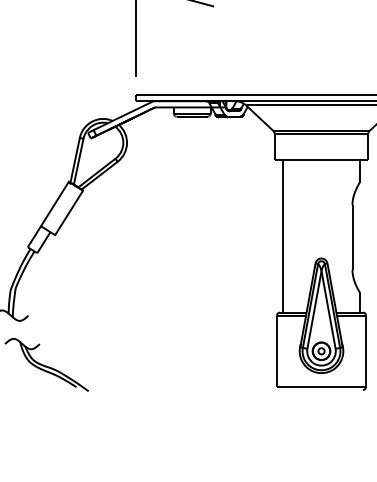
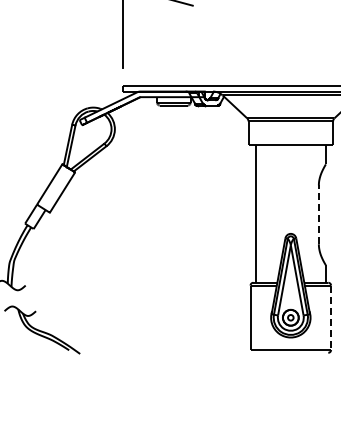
line: (352, 237) -> (318, 214), solid -> dashed
line: (366, 352) -> (331, 318), solid -> dashed

